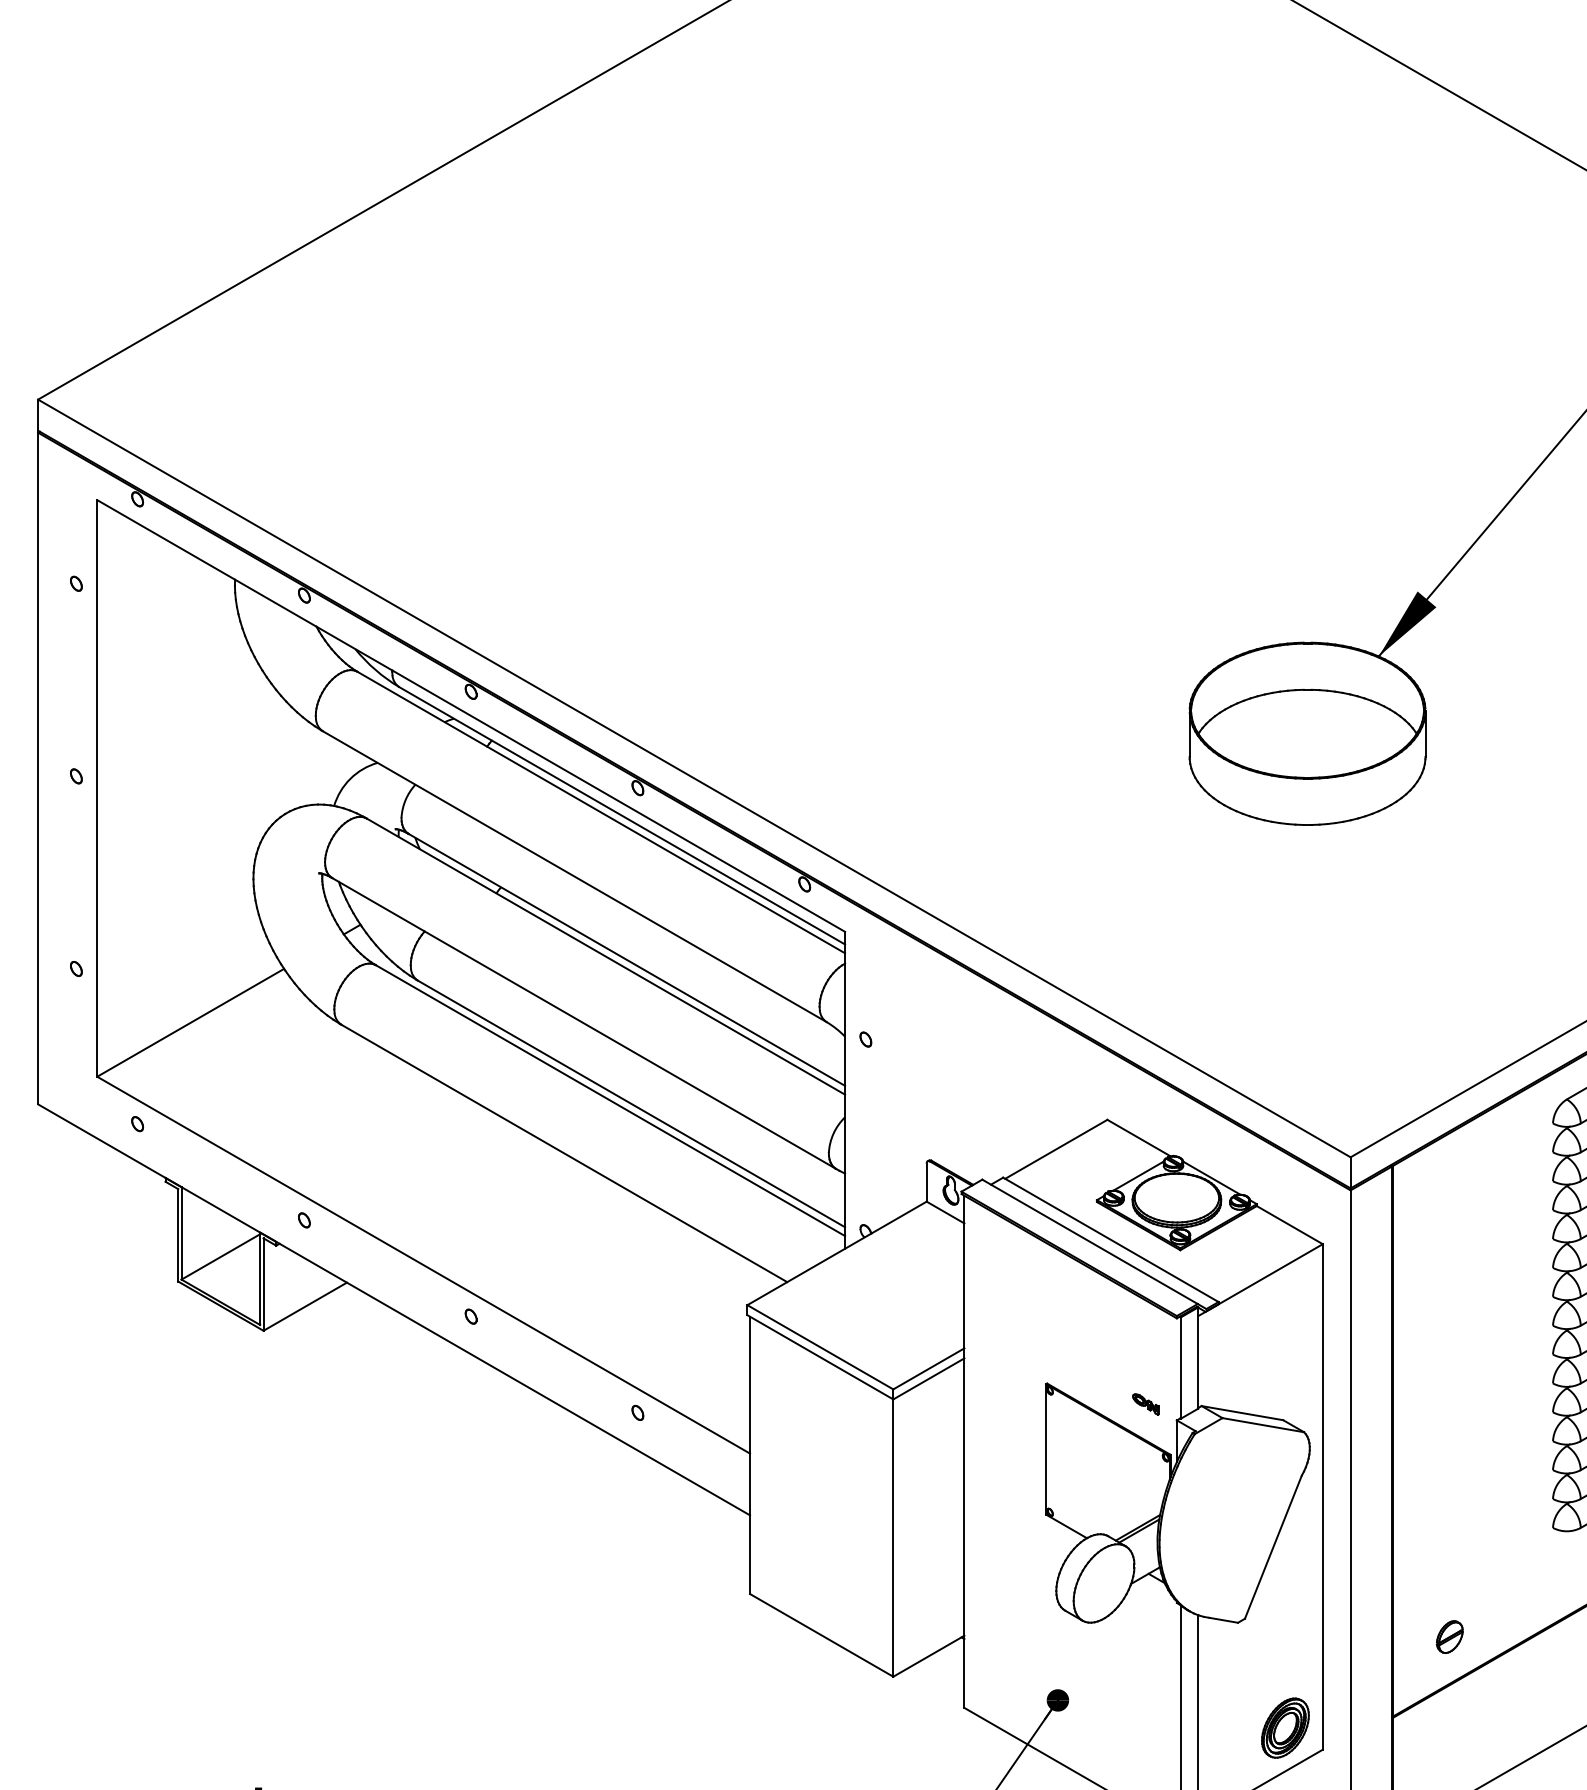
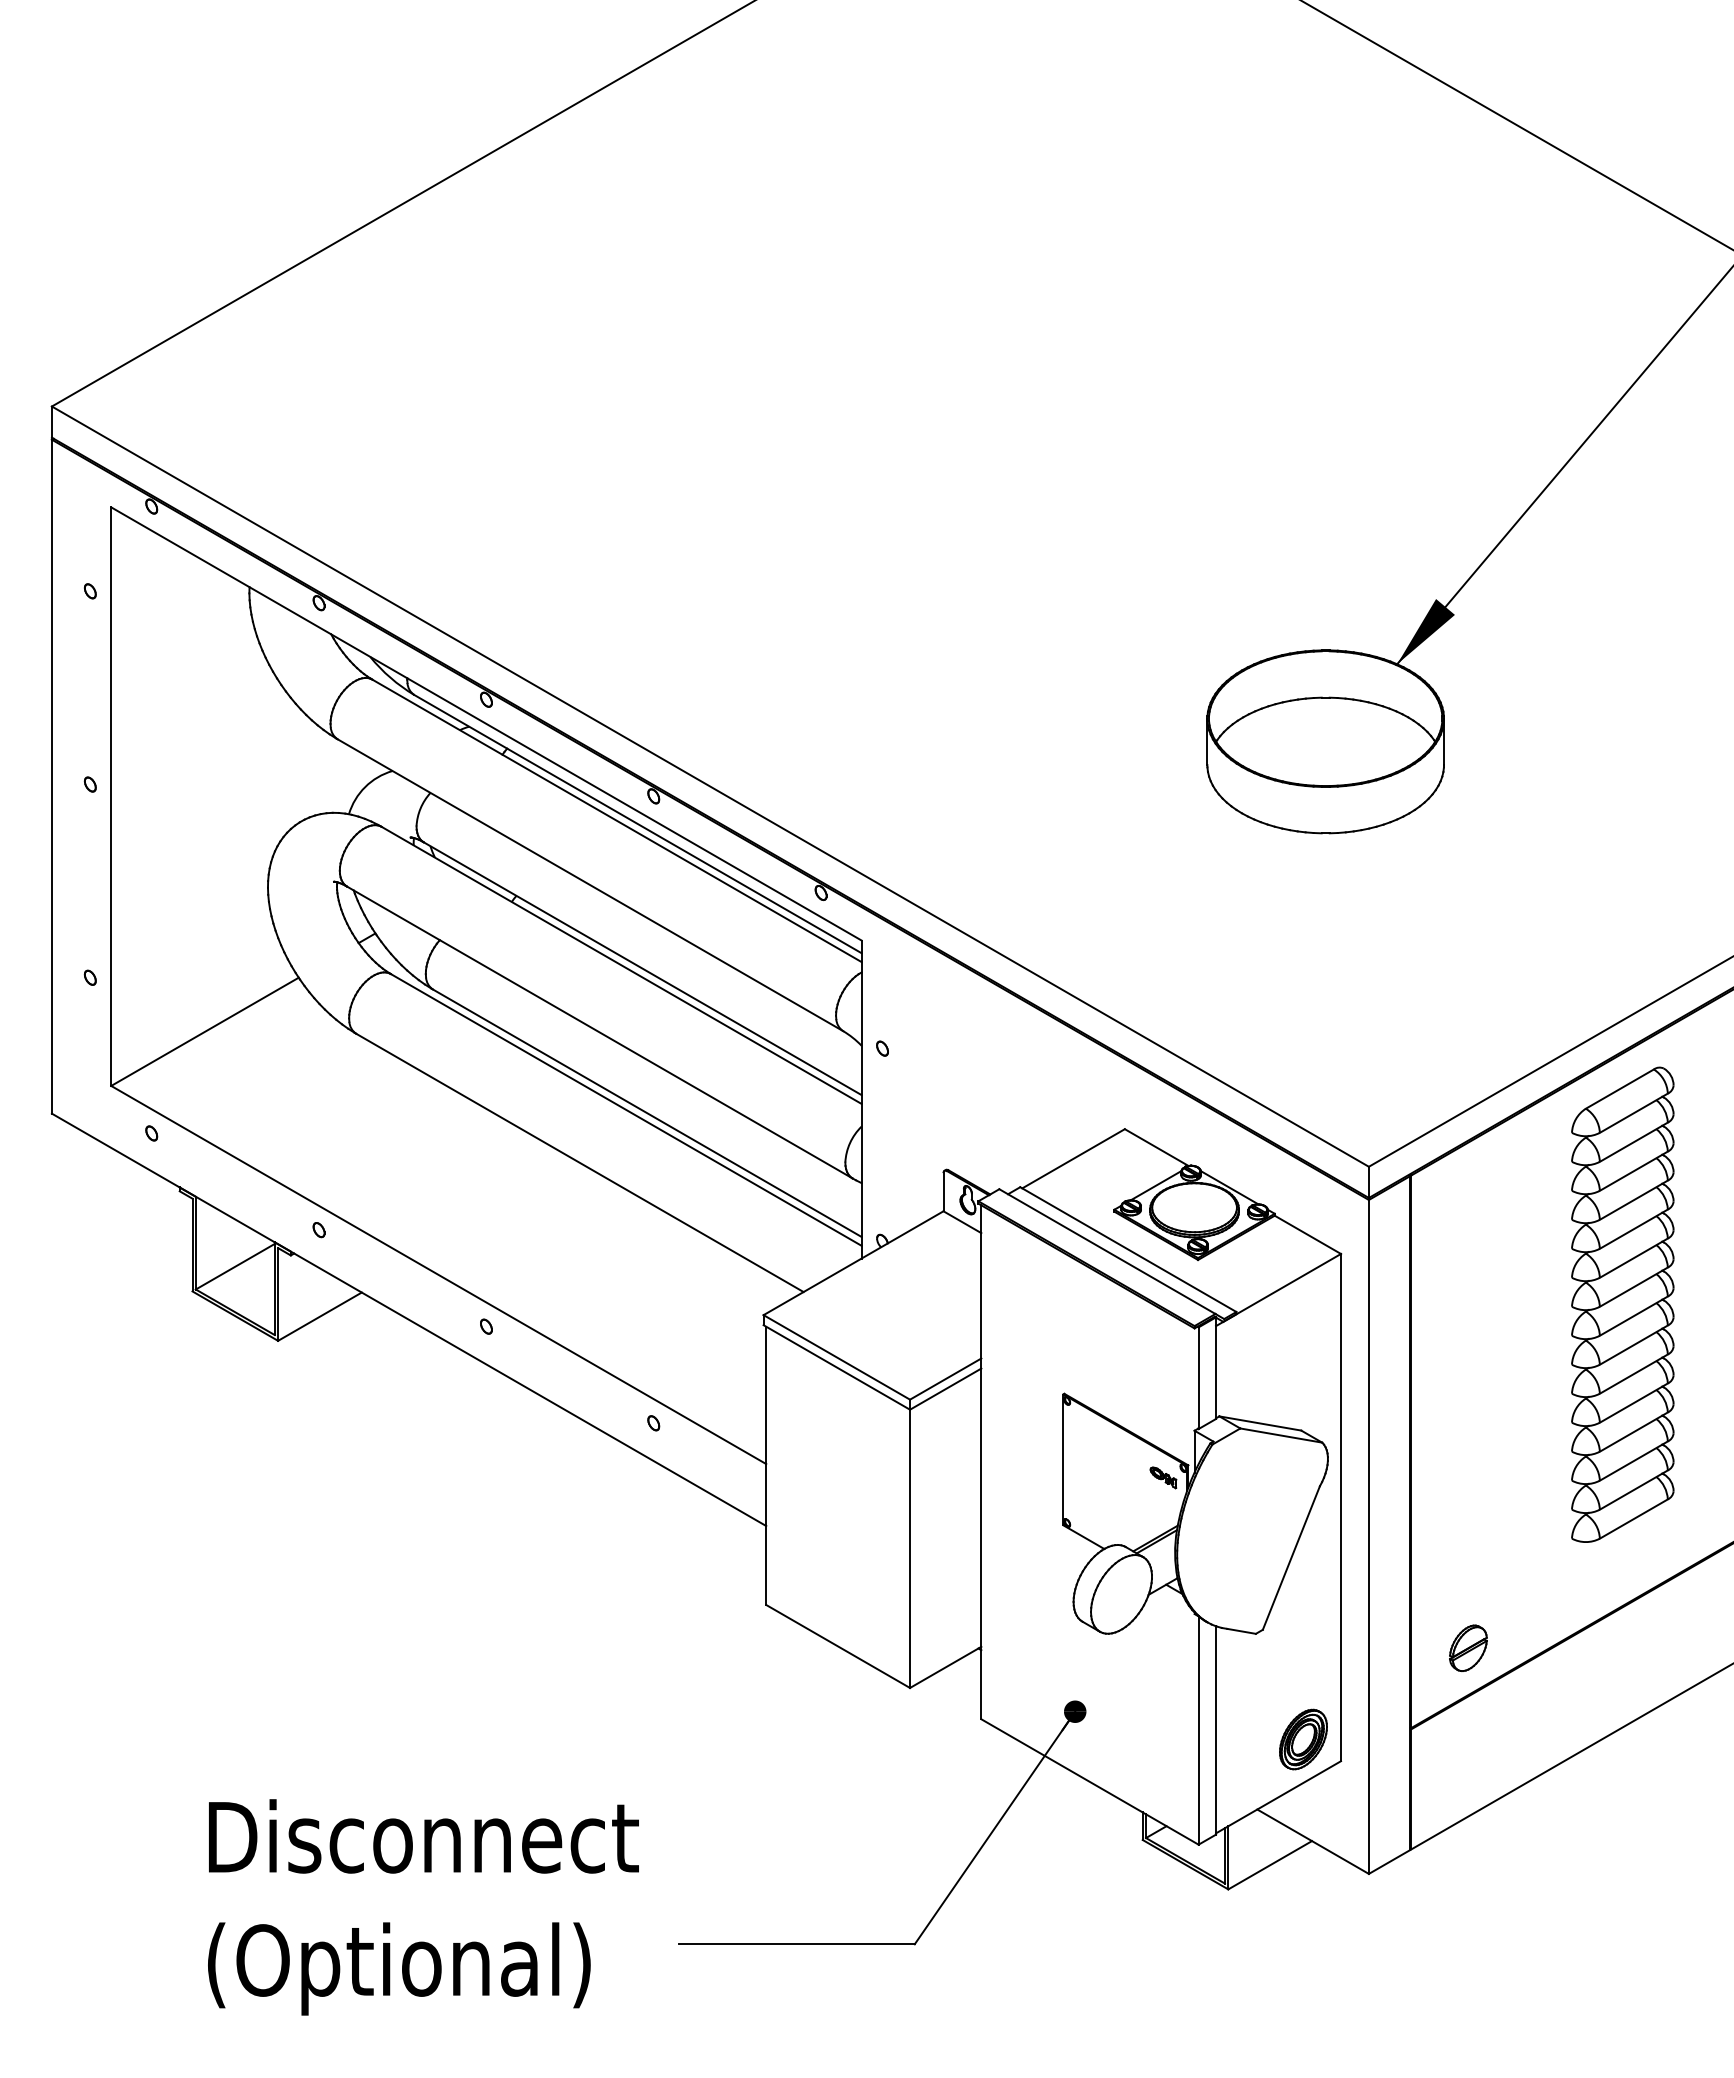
part: (1145, 1404) -> (1163, 1477), moved
part: (1449, 1636) -> (1468, 1647), size x1.43

